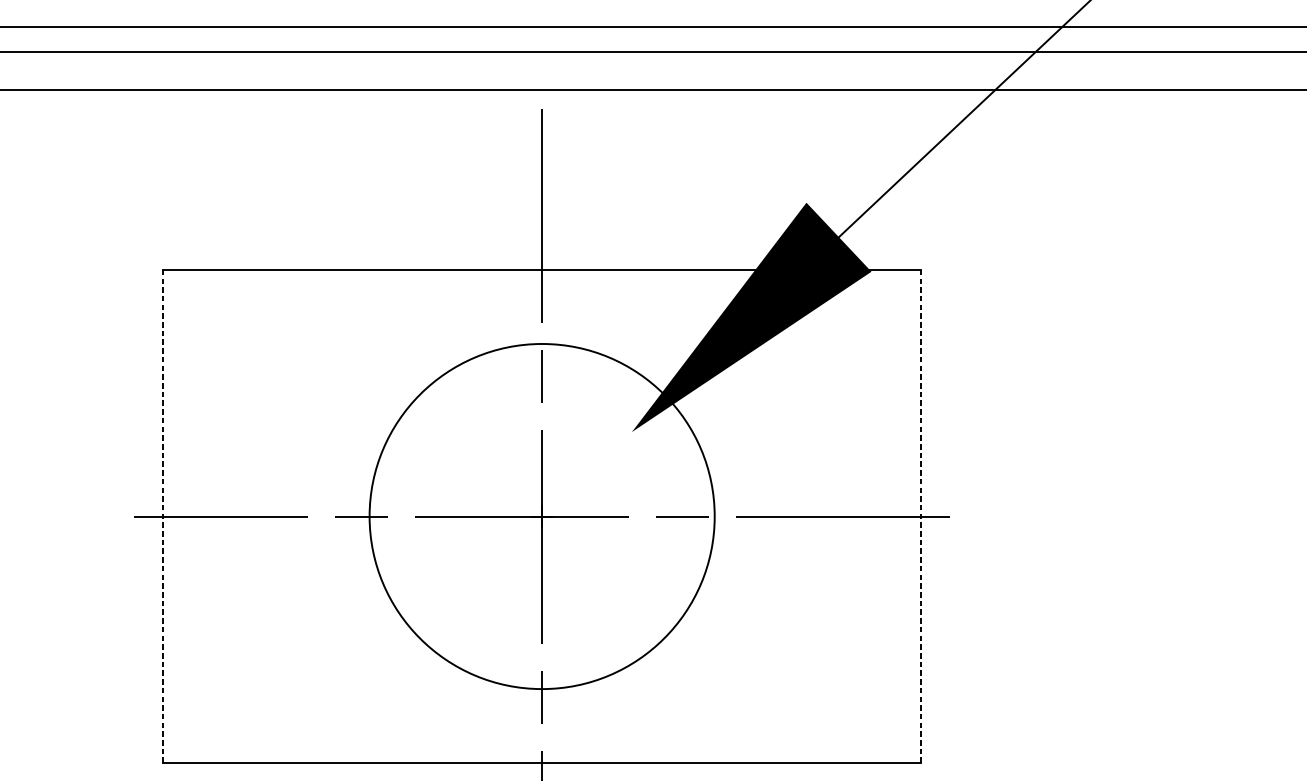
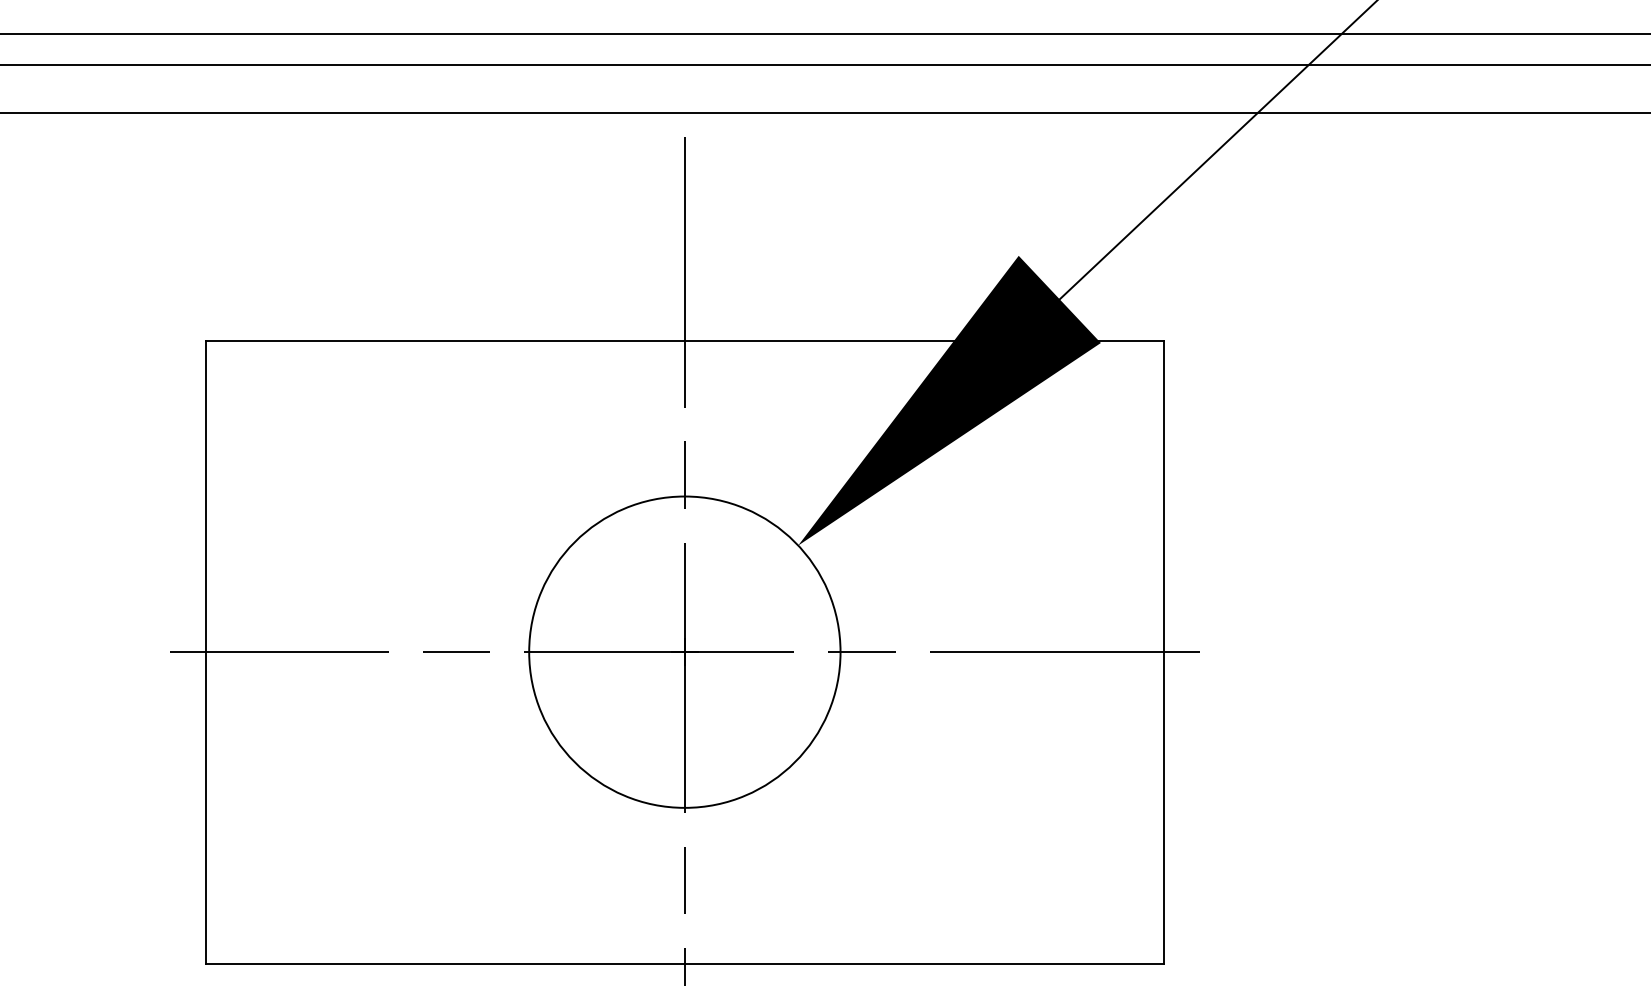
line: (162, 515) -> (205, 651), dashed -> solid
circle: (541, 515) -> (684, 651), size x0.71
line: (921, 515) -> (1163, 651), dashed -> solid

